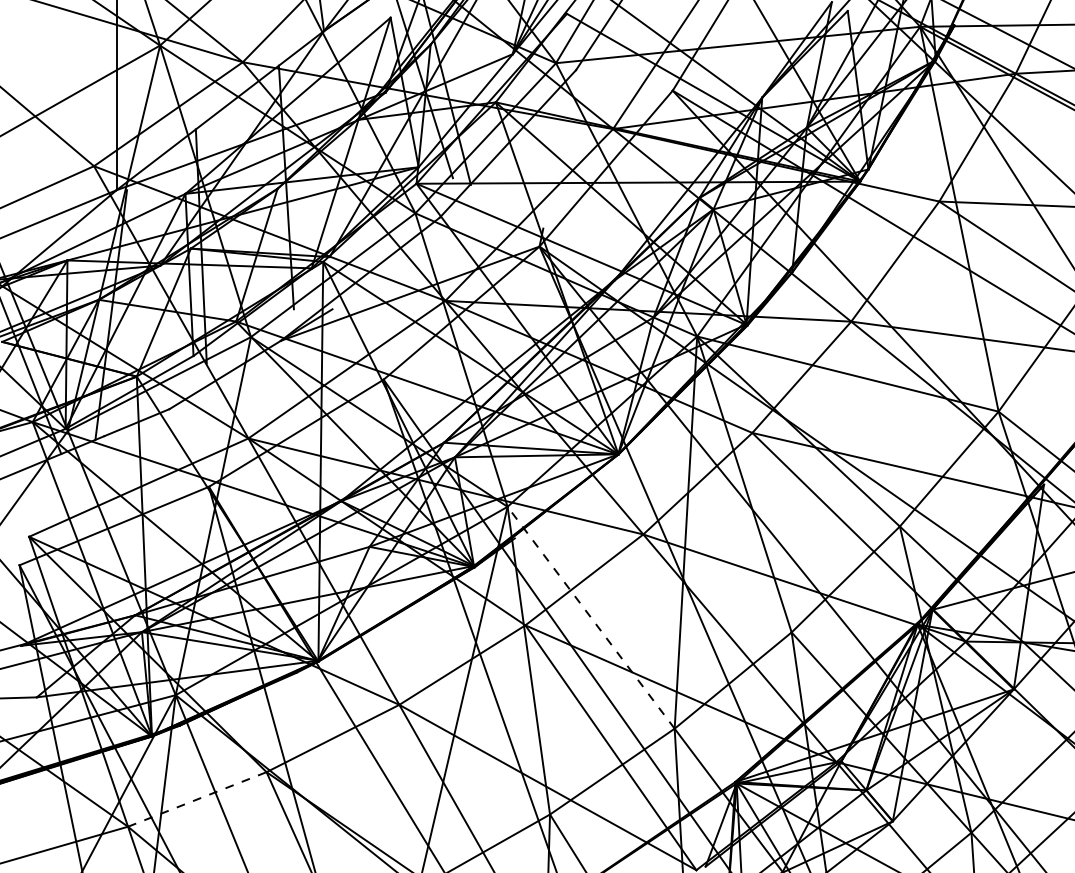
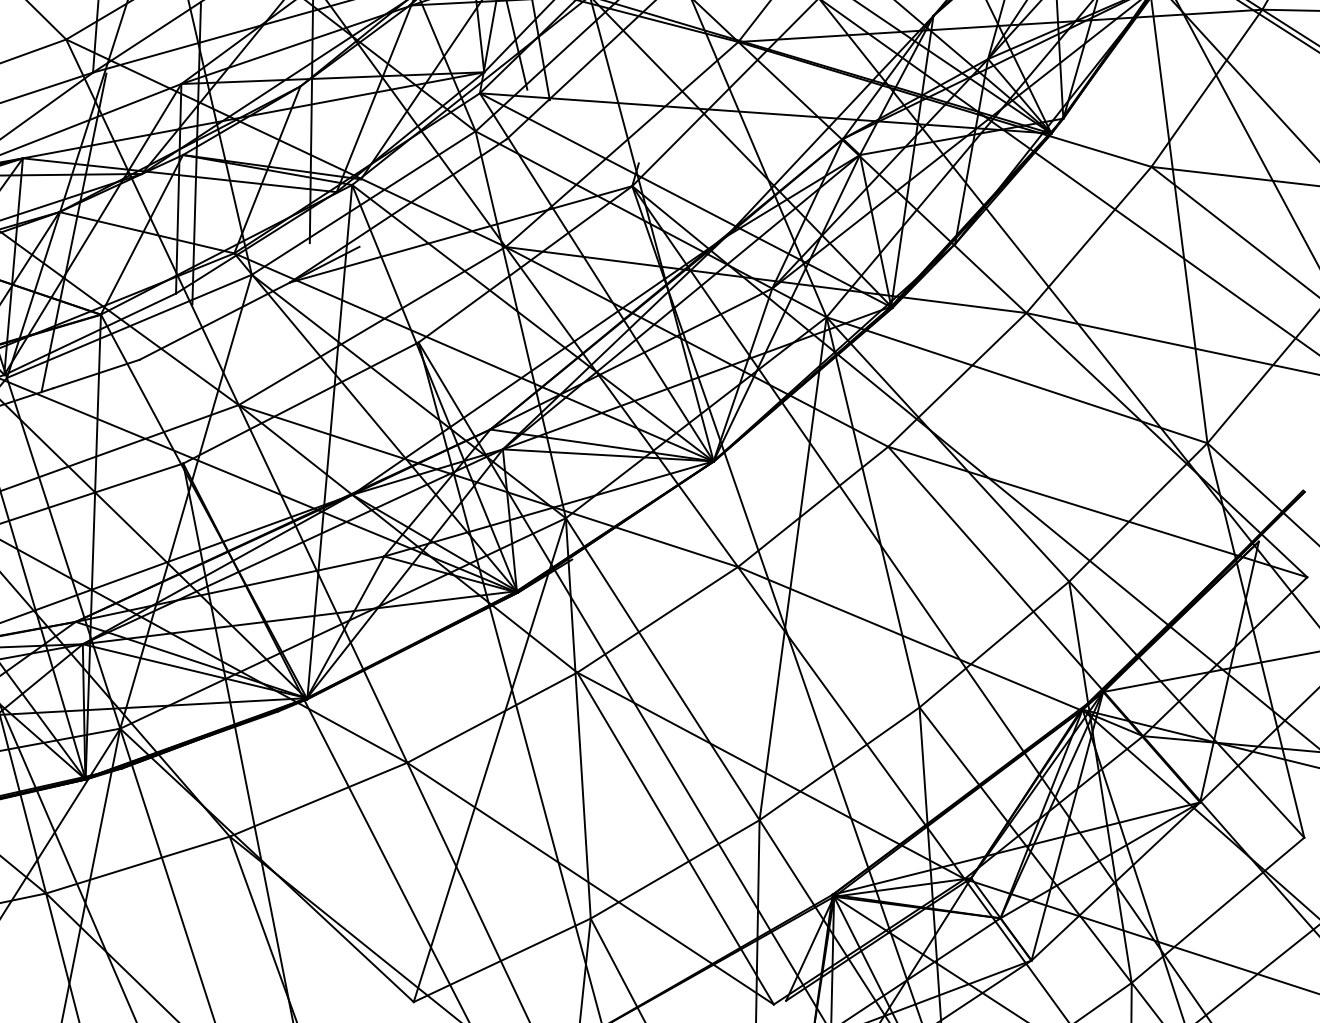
line: (591, 617) -> (663, 668), dashed -> solid
line: (197, 799) -> (138, 865), dashed -> solid

